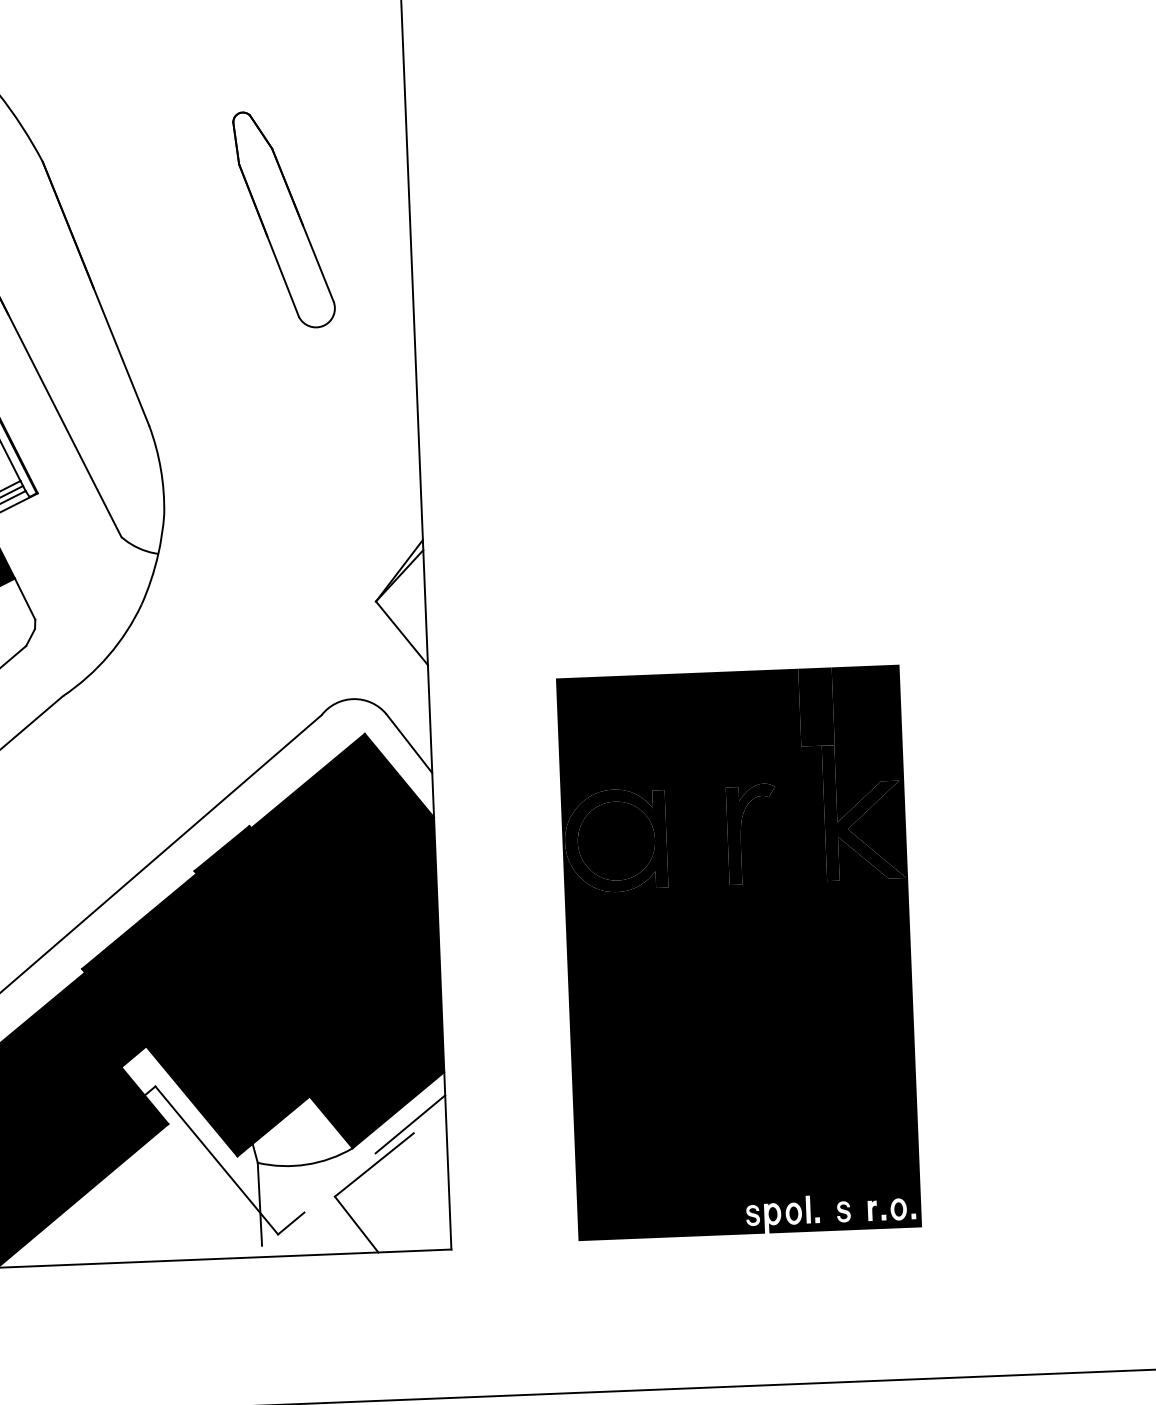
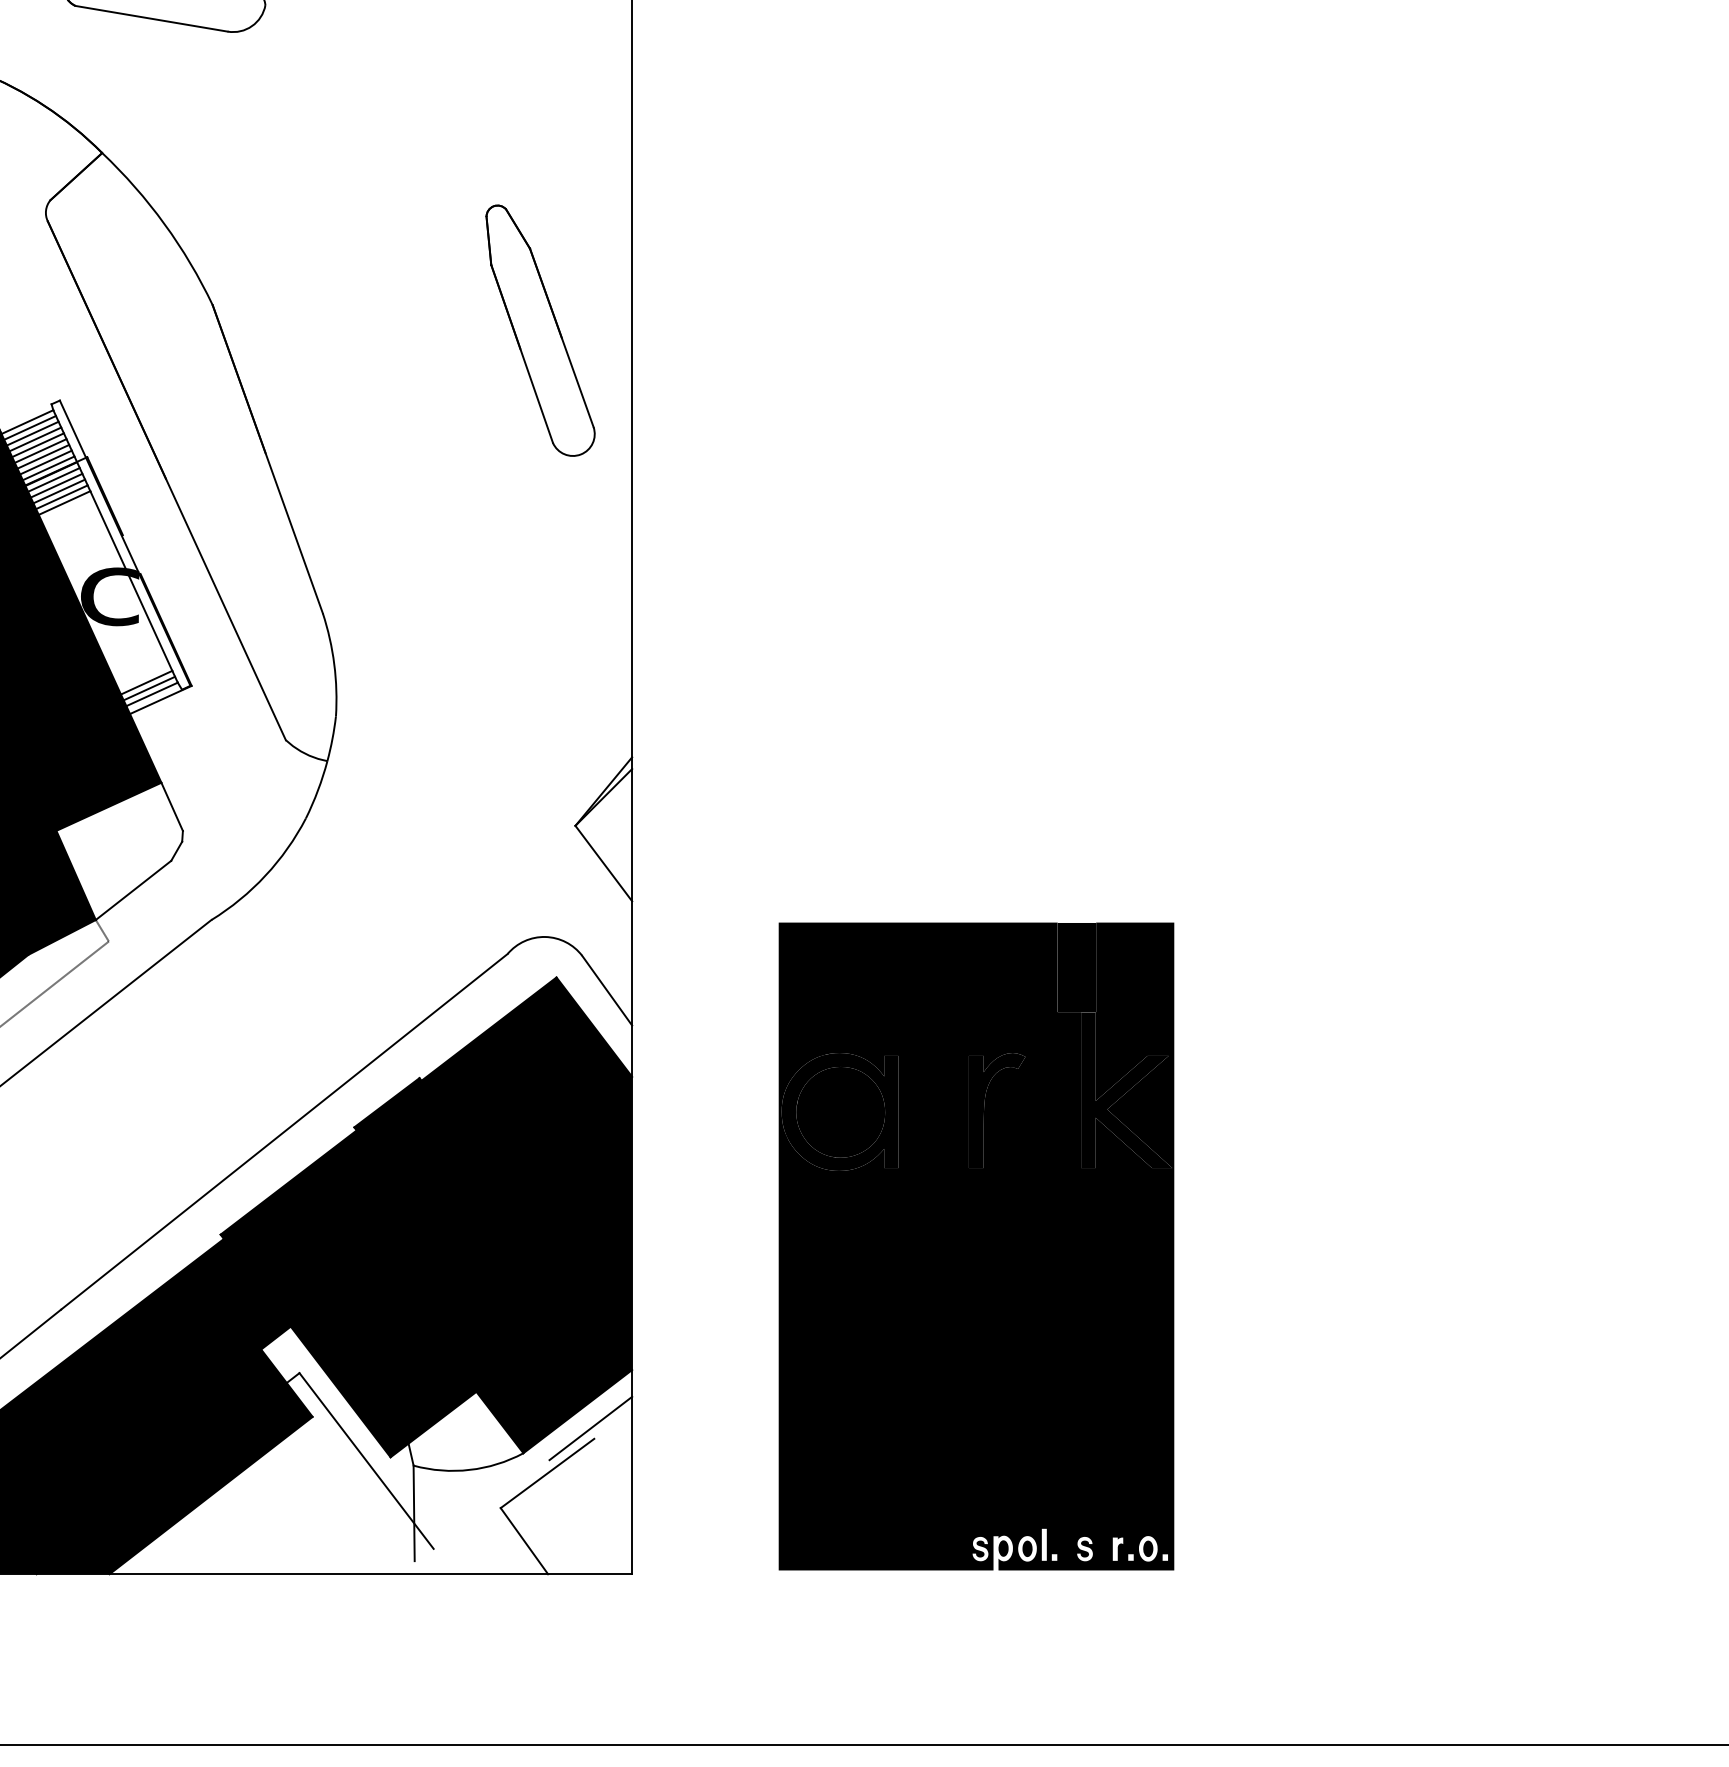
part: (284, 219) -> (540, 330), moved
line: (290, 1223) -> (448, 1536), removed

